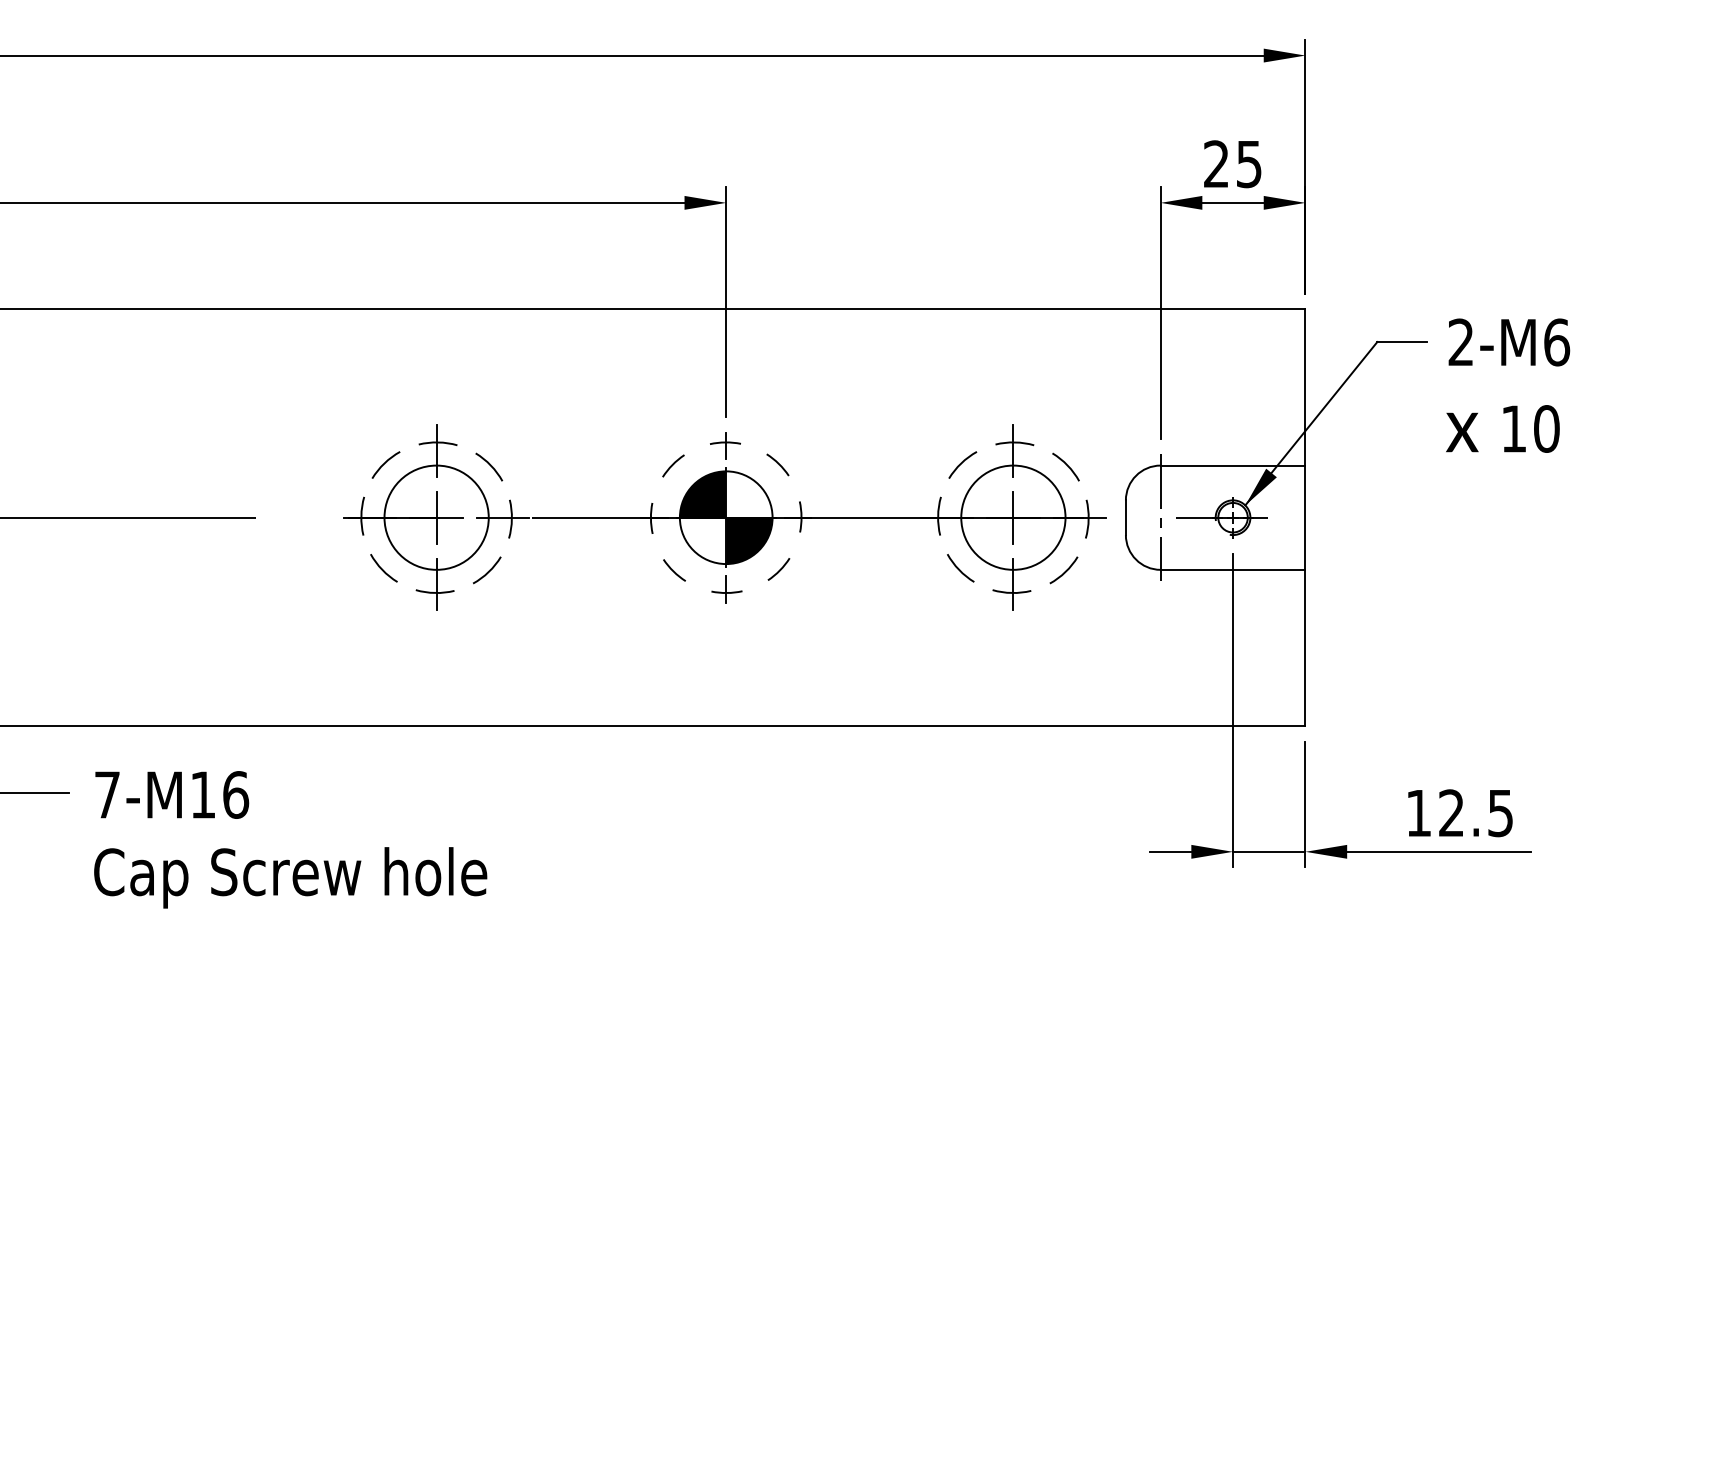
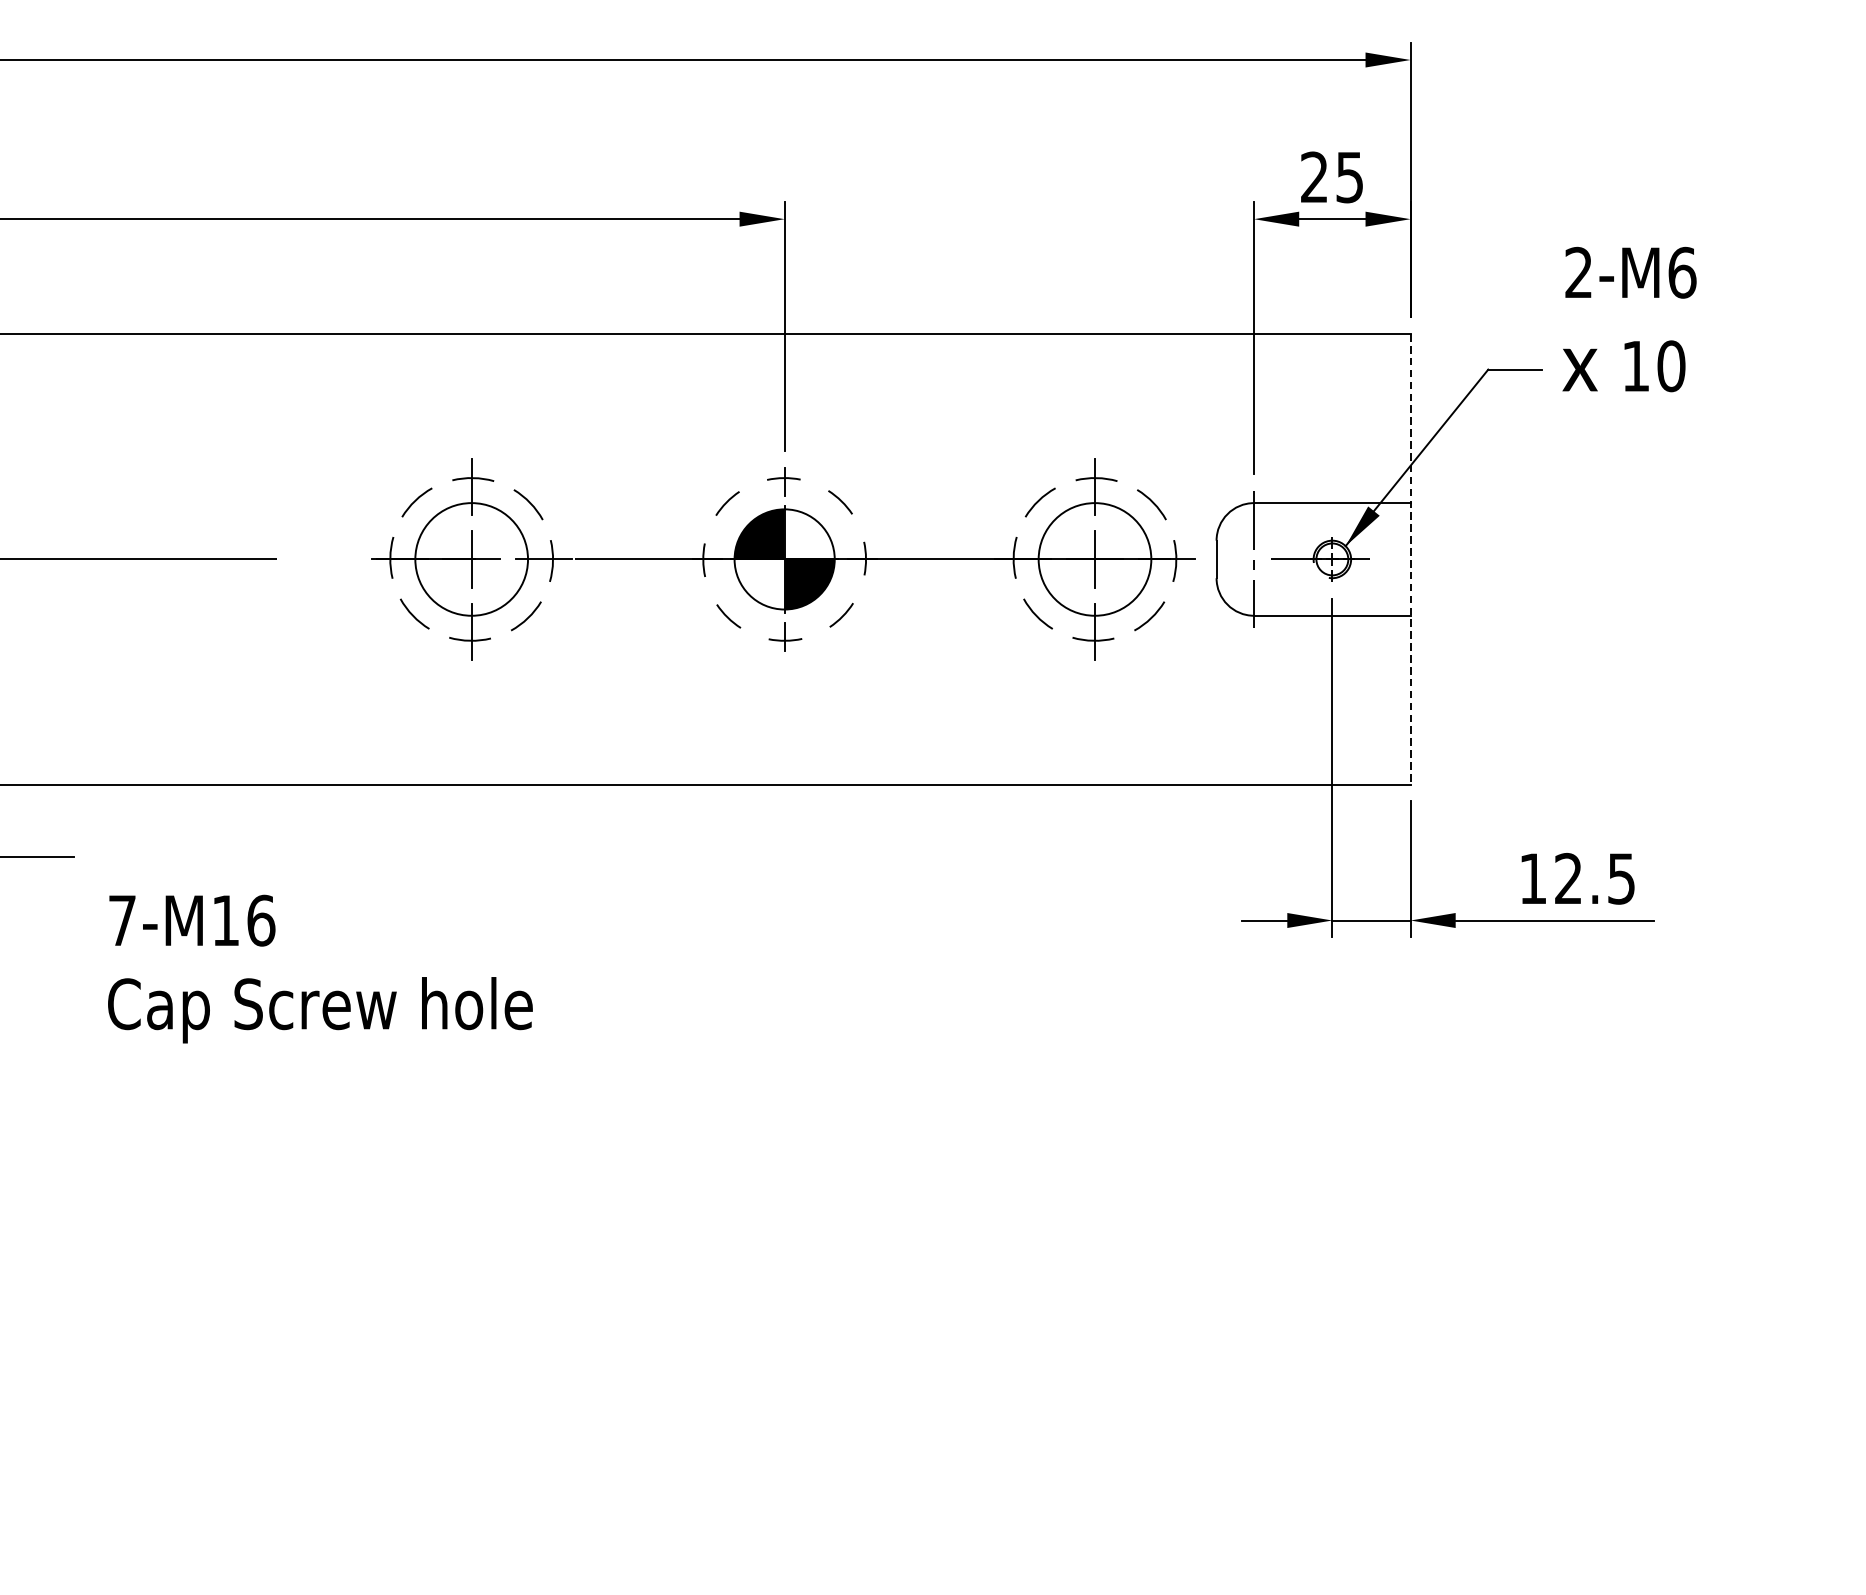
text: (1508, 385) -> (1630, 319), moved
line: (1305, 517) -> (1410, 559), solid -> dashed
text: (290, 839) -> (320, 968), moved

